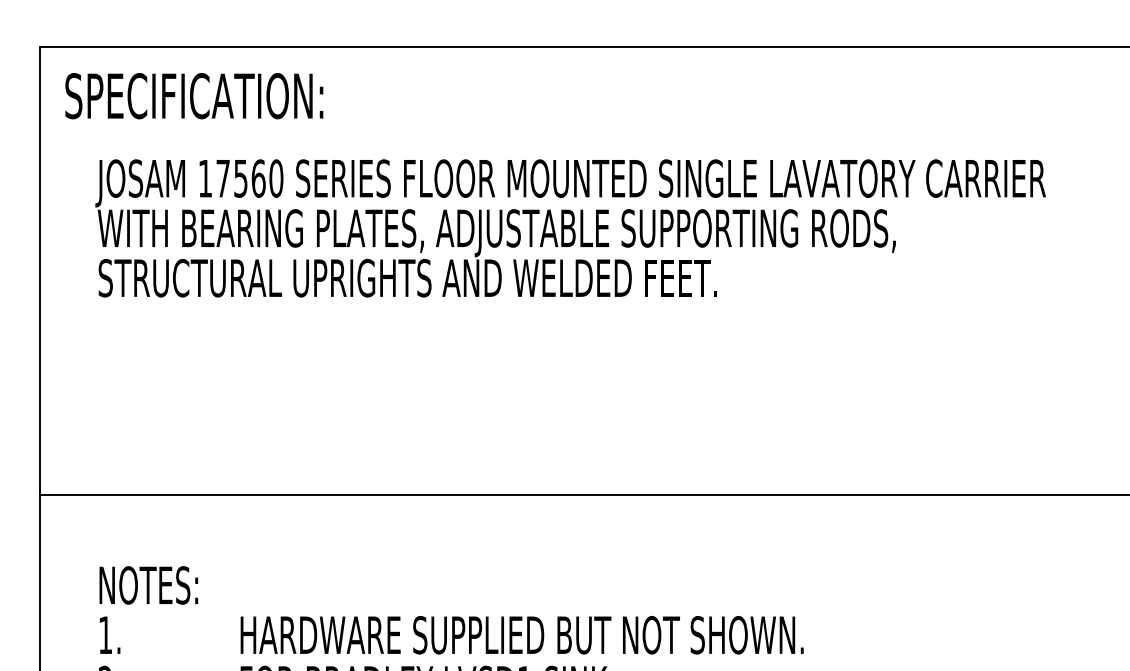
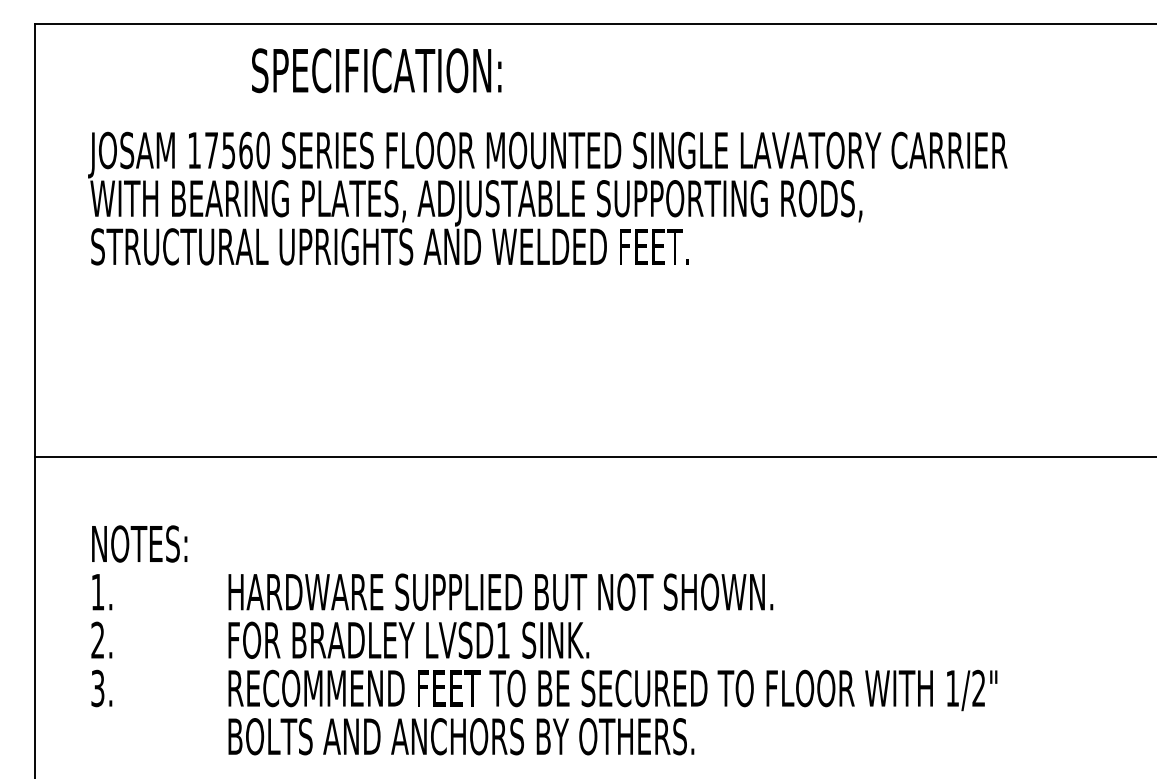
text: (194, 95) -> (376, 70), moved

